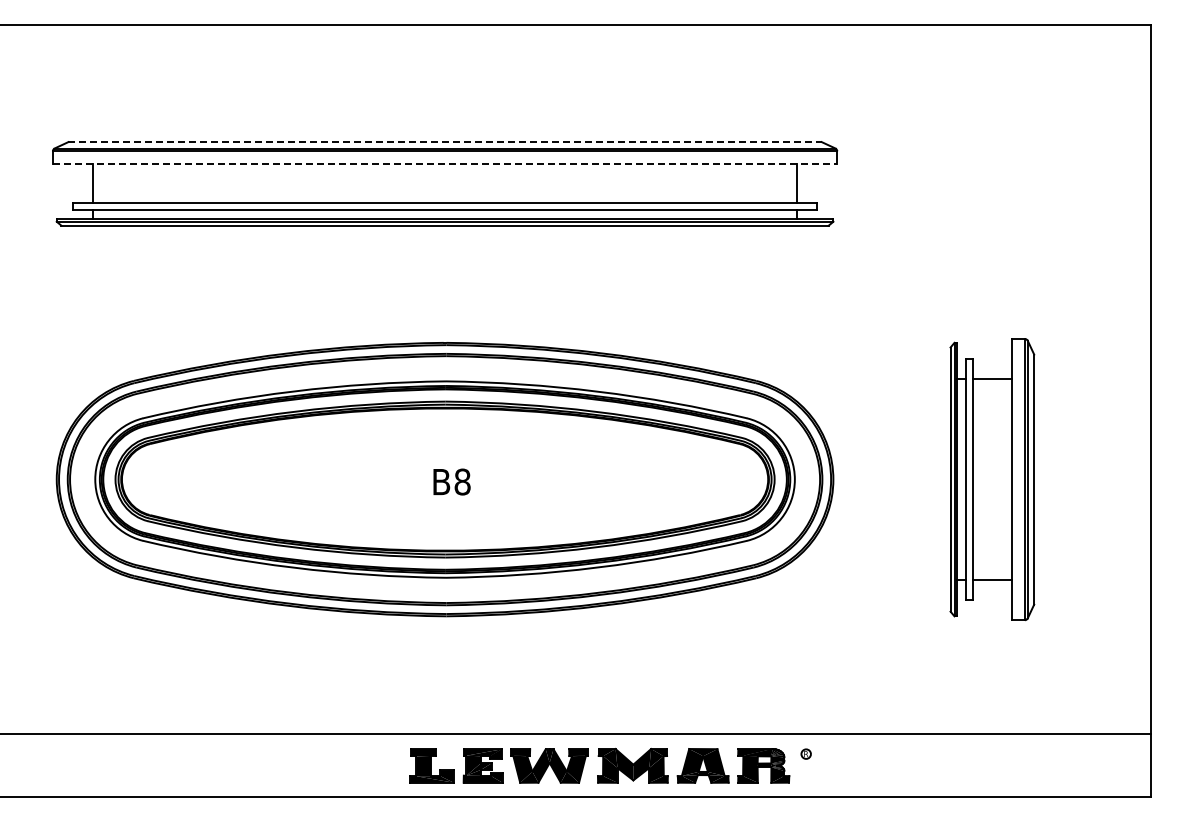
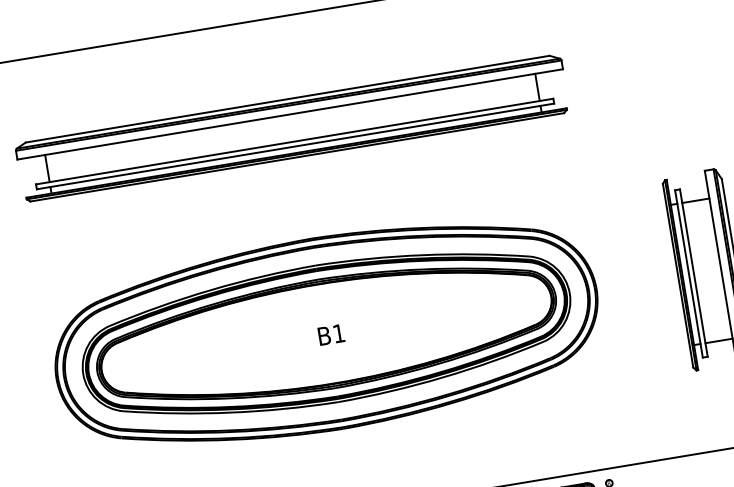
line: (445, 142) -> (288, 99), dashed -> solid
line: (445, 163) -> (290, 114), dashed -> solid
text: (462, 481) -> (338, 333), B8 -> B1

